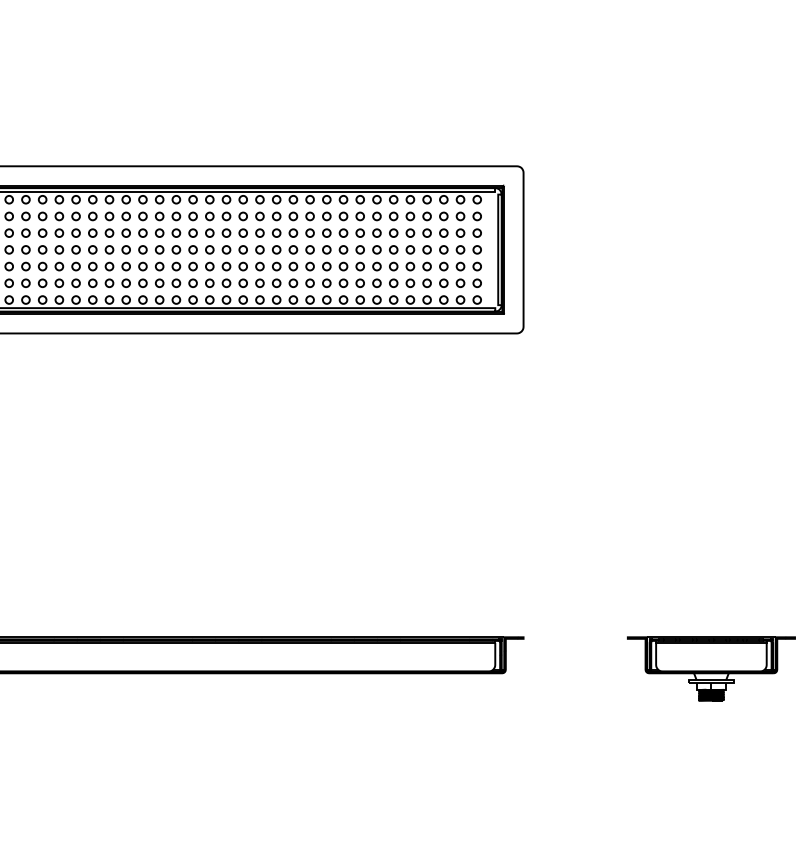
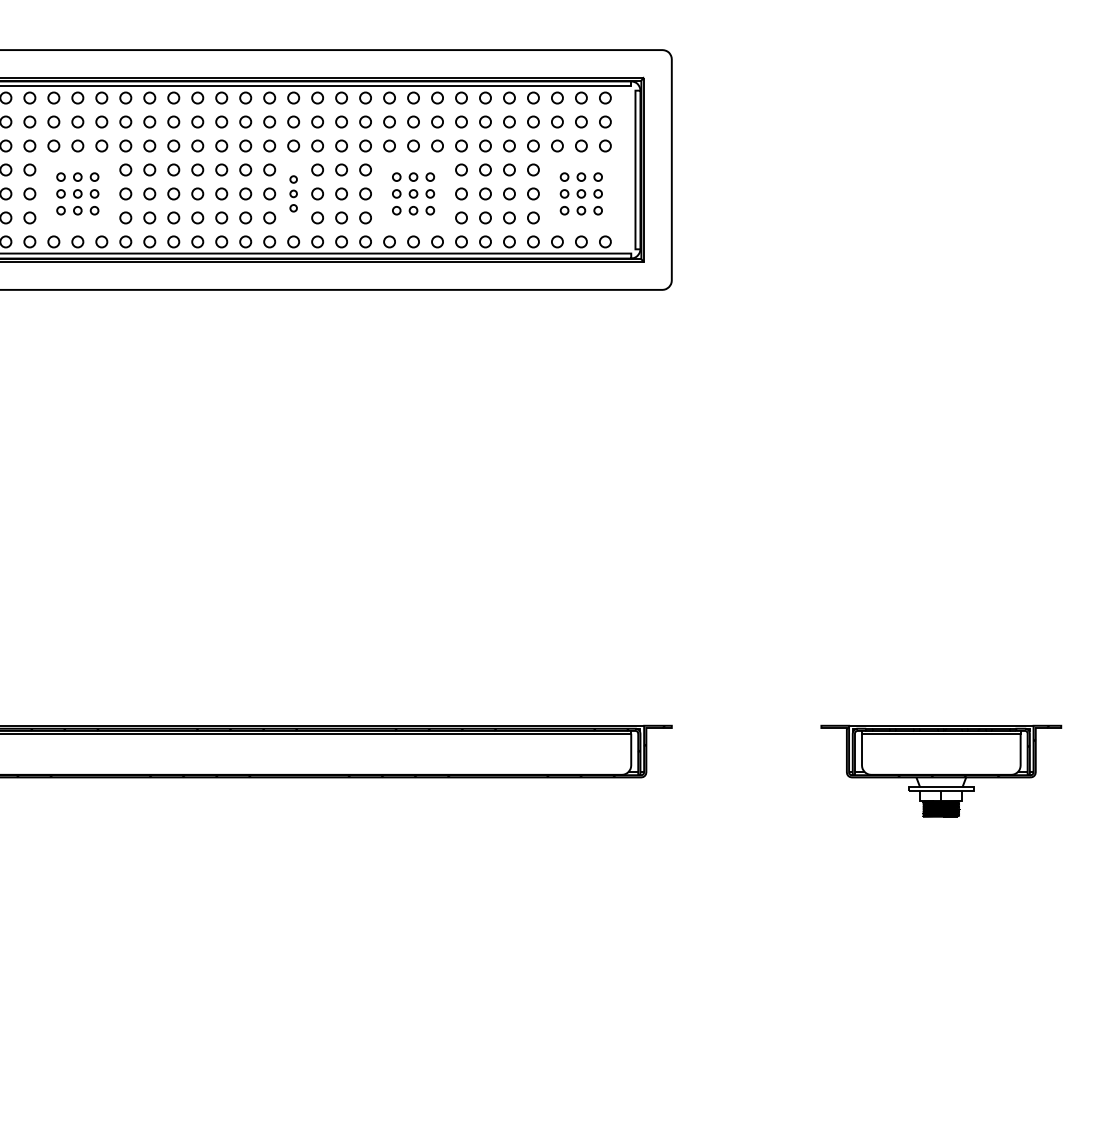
part: (109, 266) -> (77, 193), size x0.7
part: (259, 266) -> (292, 193), size x0.6
part: (343, 266) -> (413, 193), size x0.7
part: (460, 266) -> (581, 193), size x0.7

